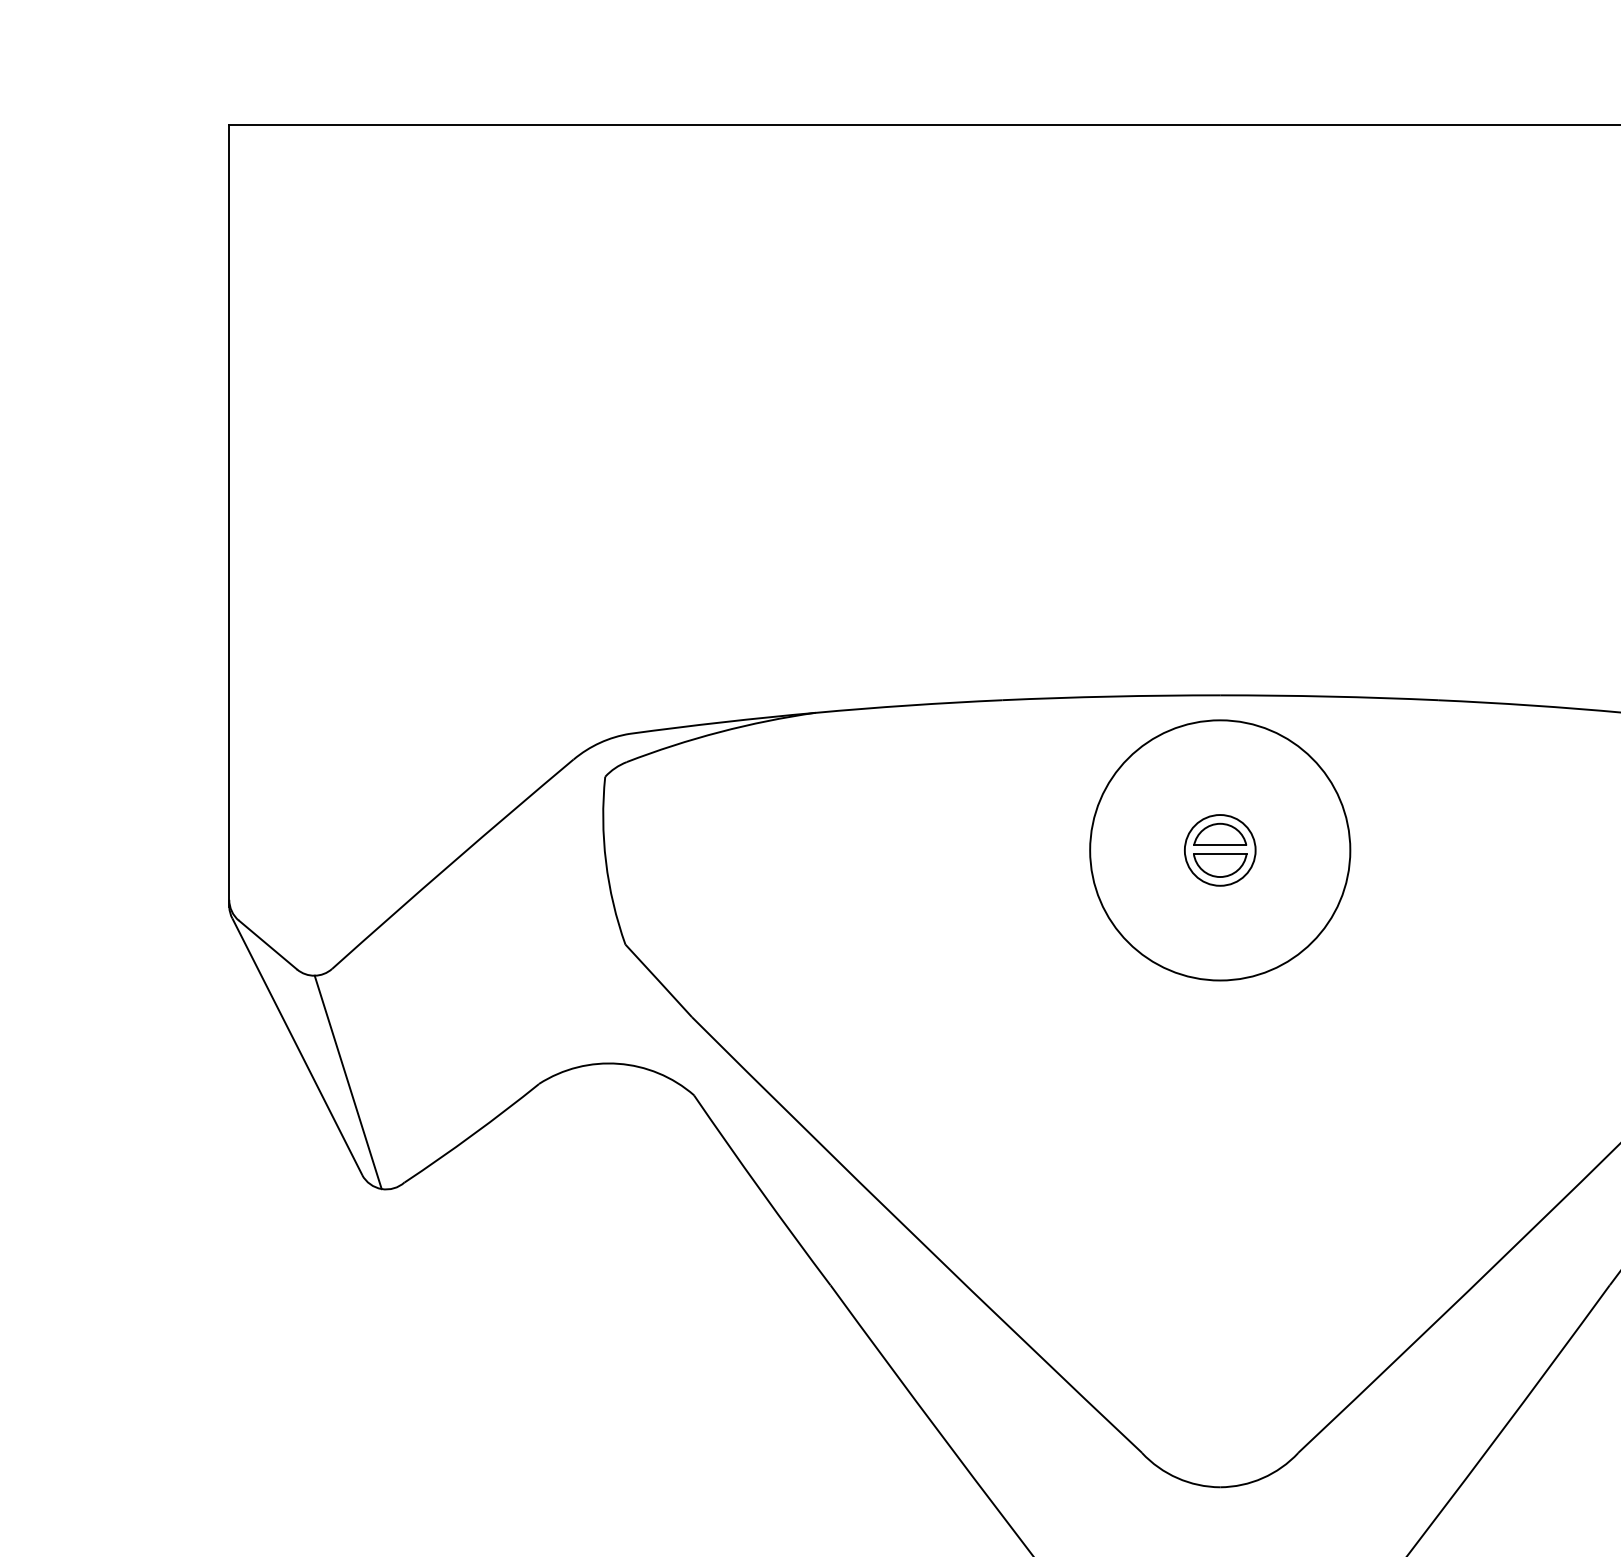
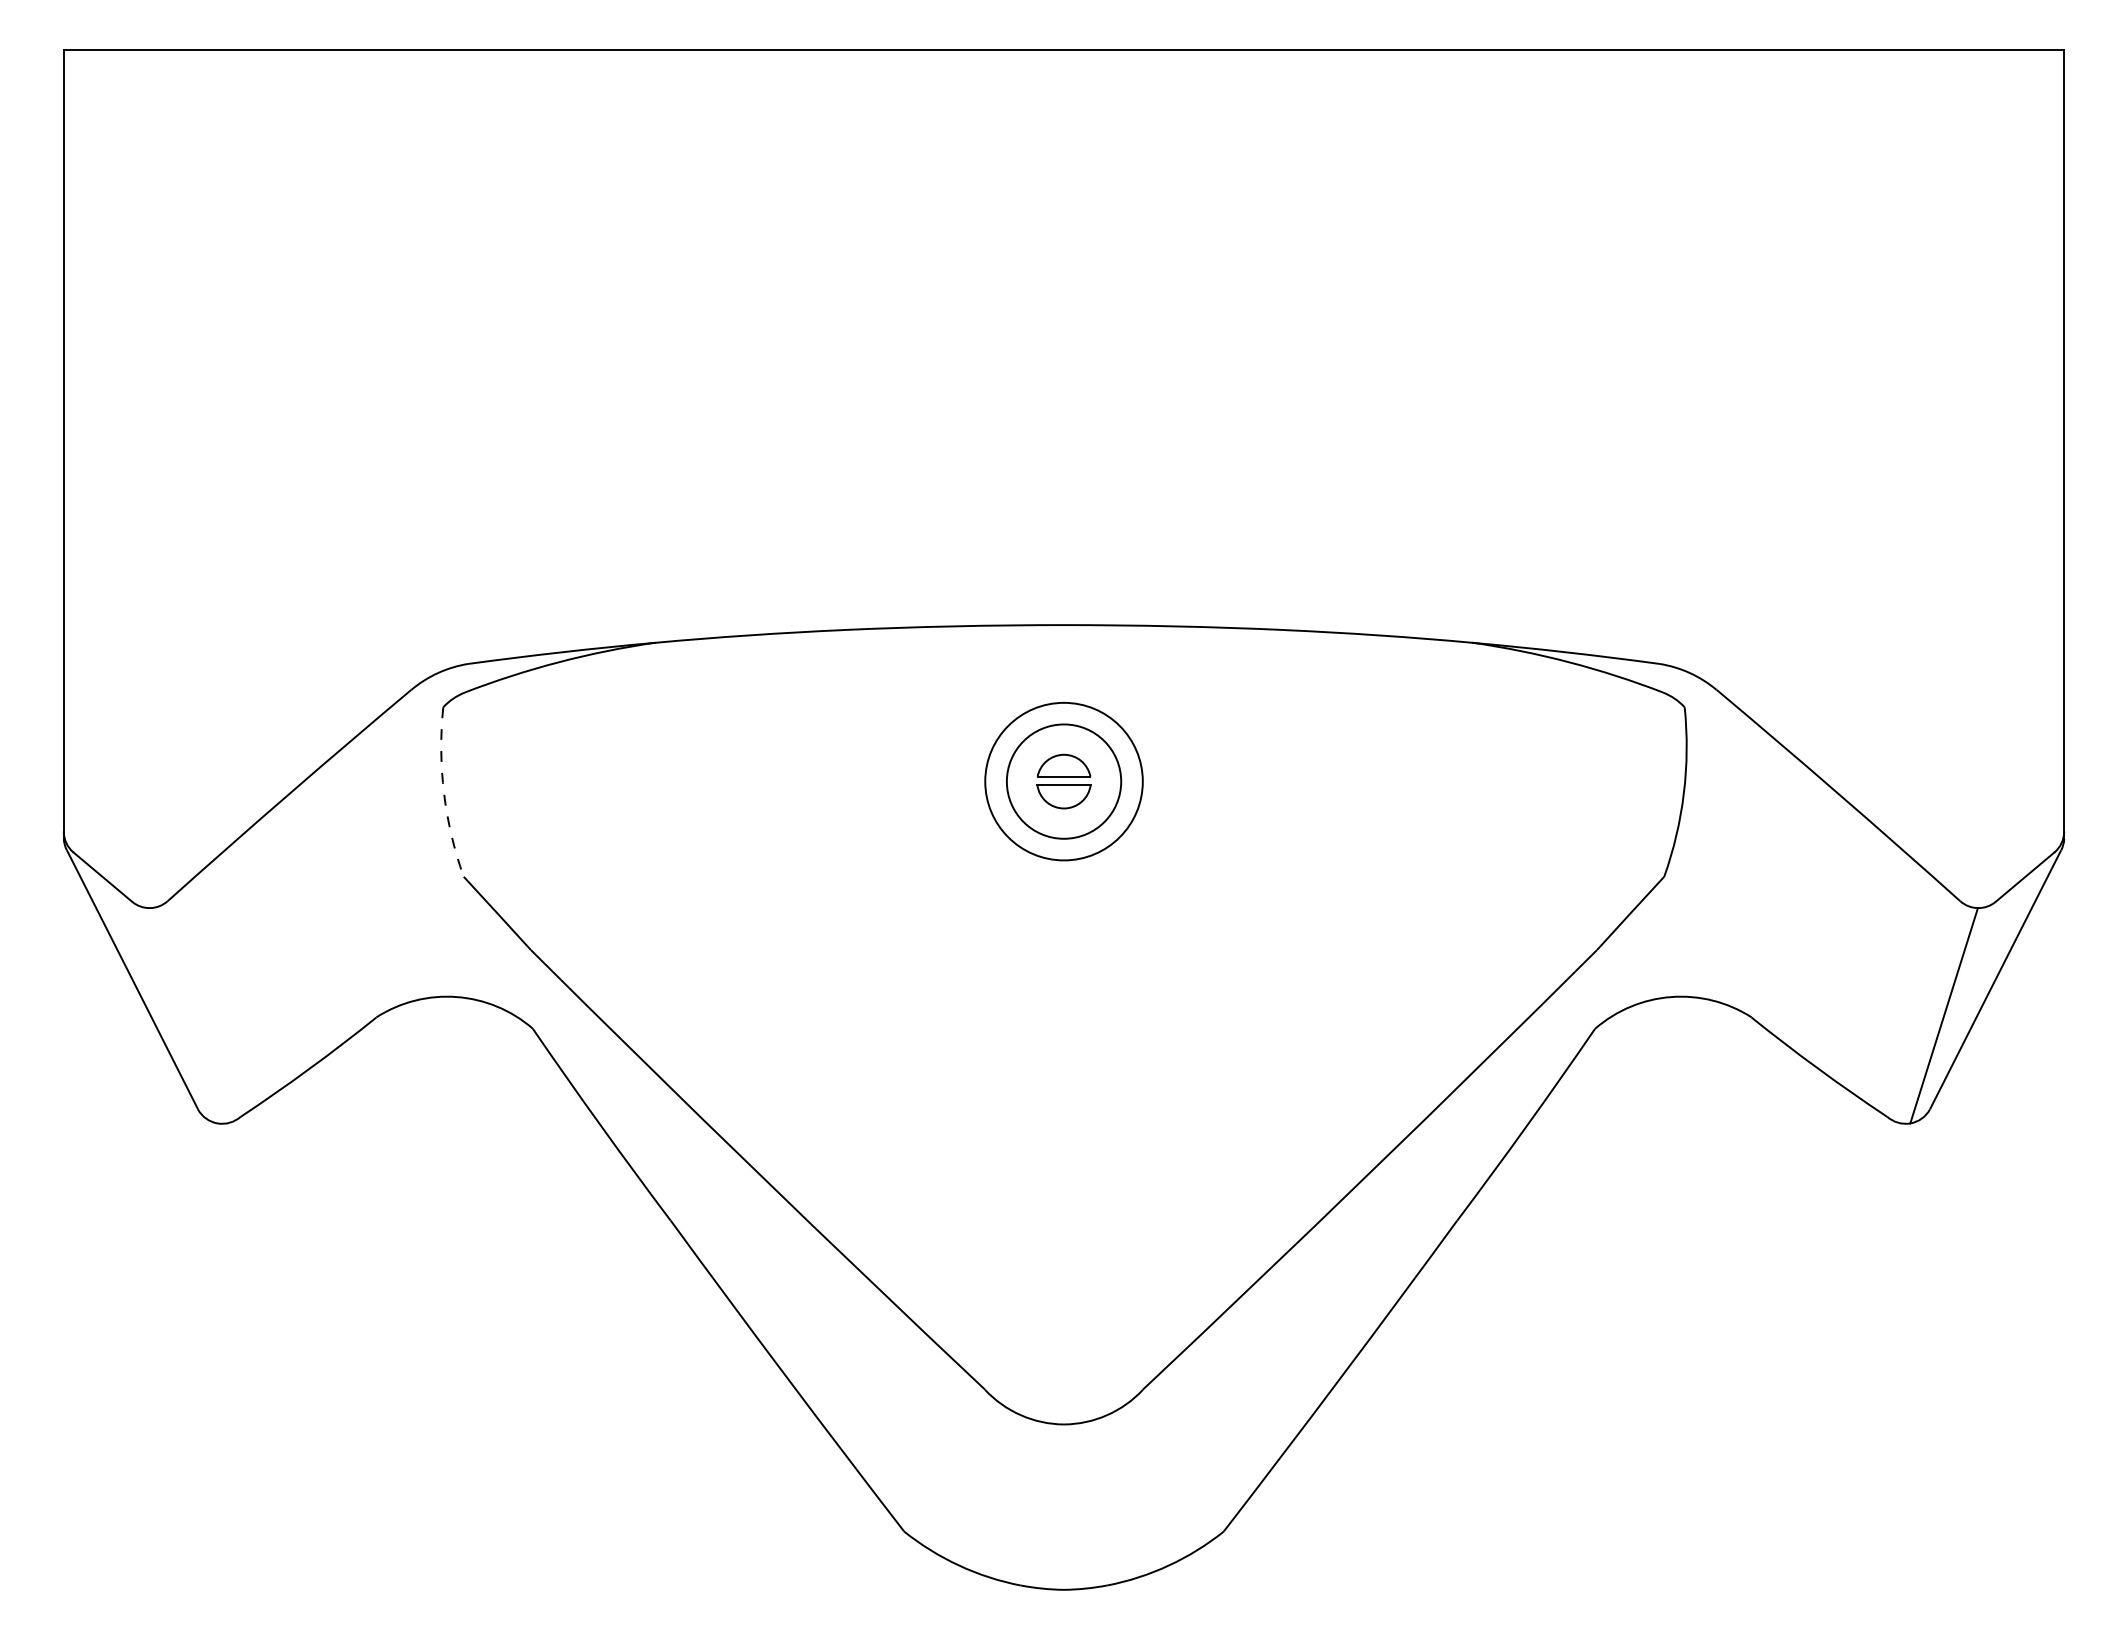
circle: (1219, 850) -> (1063, 781), size x0.6
circle: (1219, 850) -> (1063, 781), size x1.6
arc: (606, 862) -> (444, 793), solid -> dashed
line: (347, 1082) -> (183, 1015), removed

